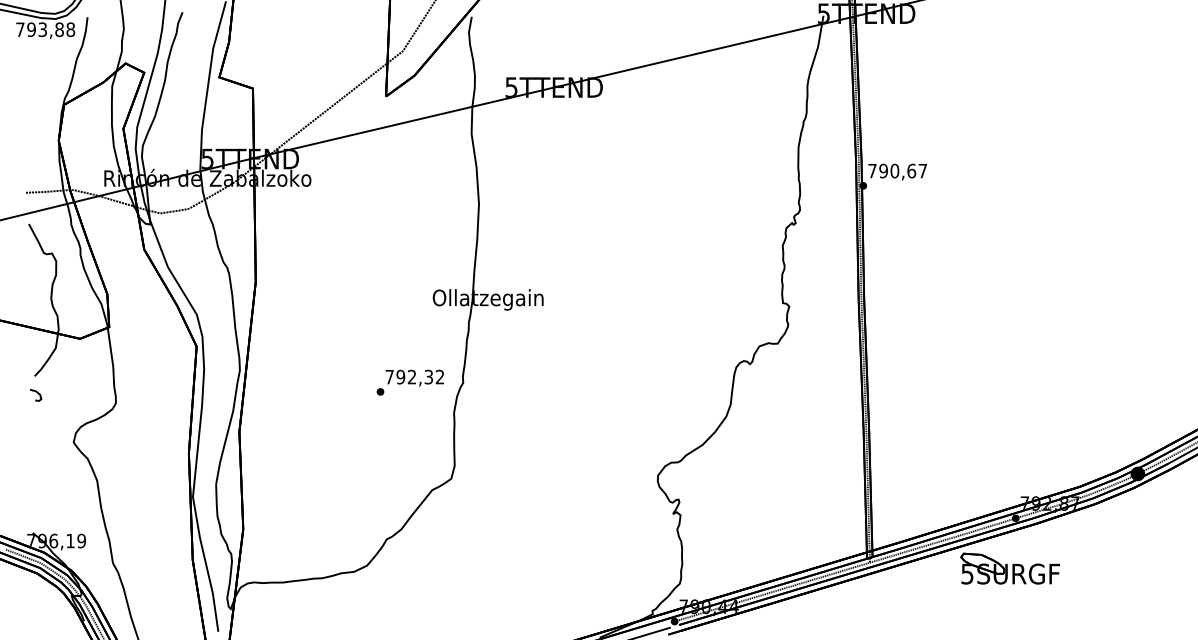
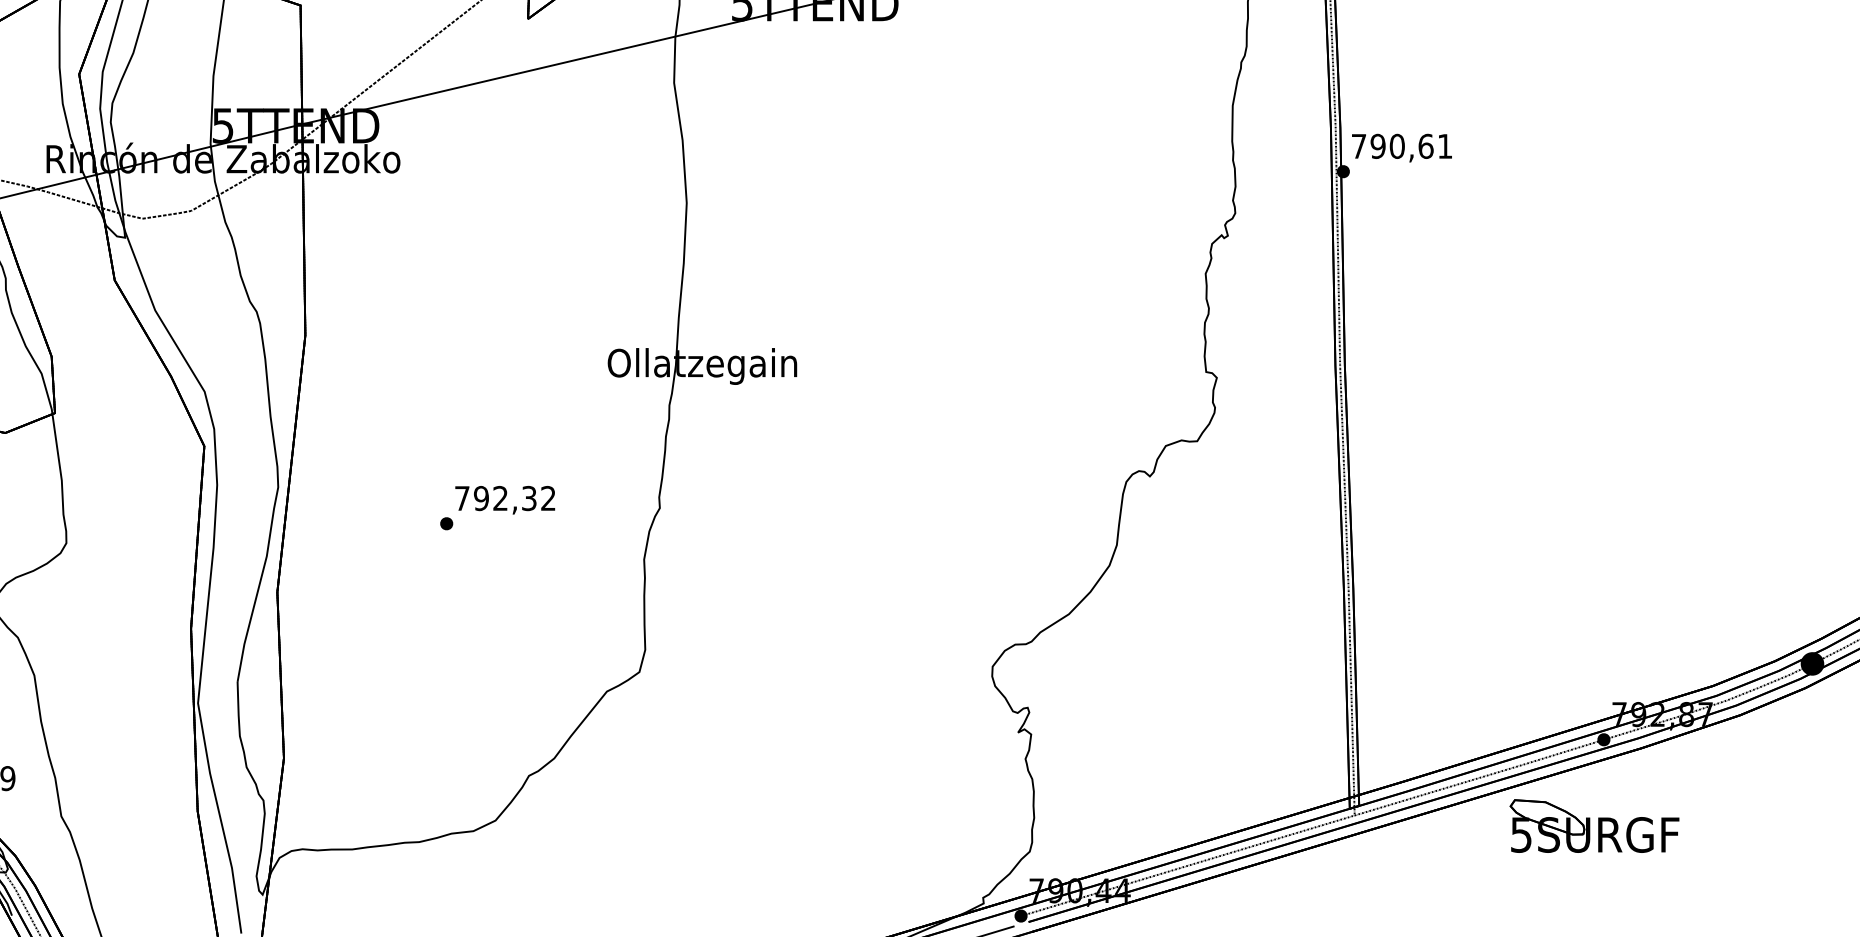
text: (922, 171) -> (1444, 147), 790,67 -> 790,61
text: (409, 382) -> (496, 507), moved

